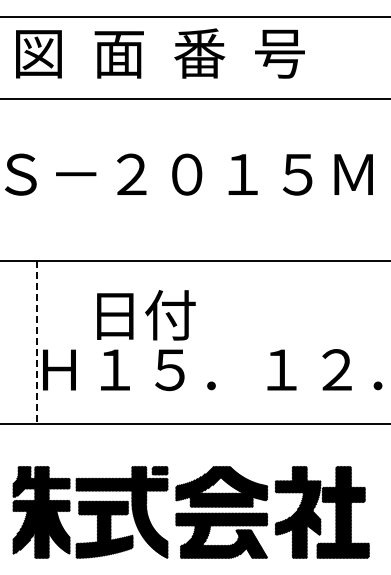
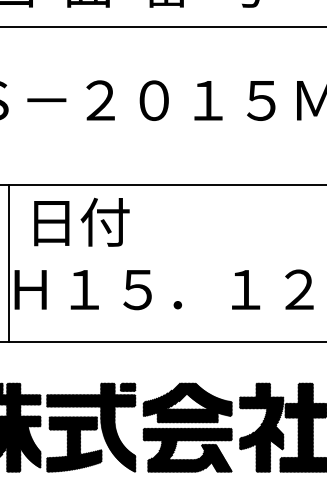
text: (146, 315) -> (82, 222), moved
line: (37, 343) -> (9, 264), dashed -> solid

